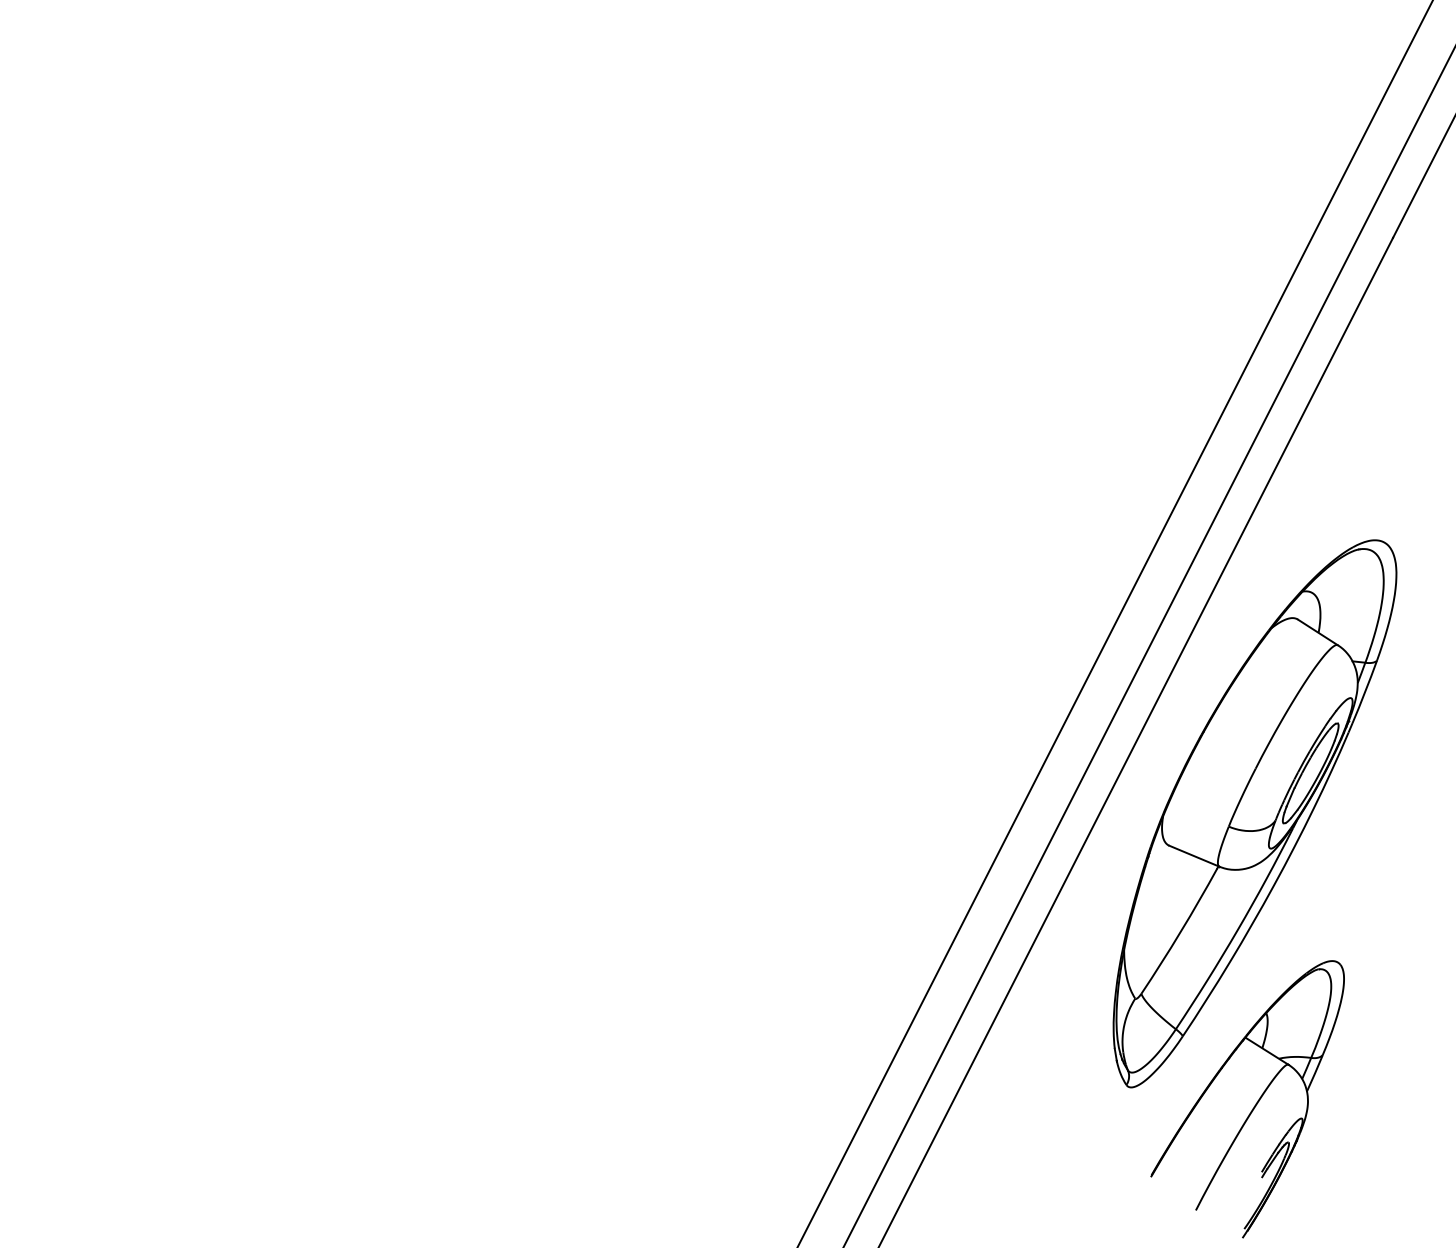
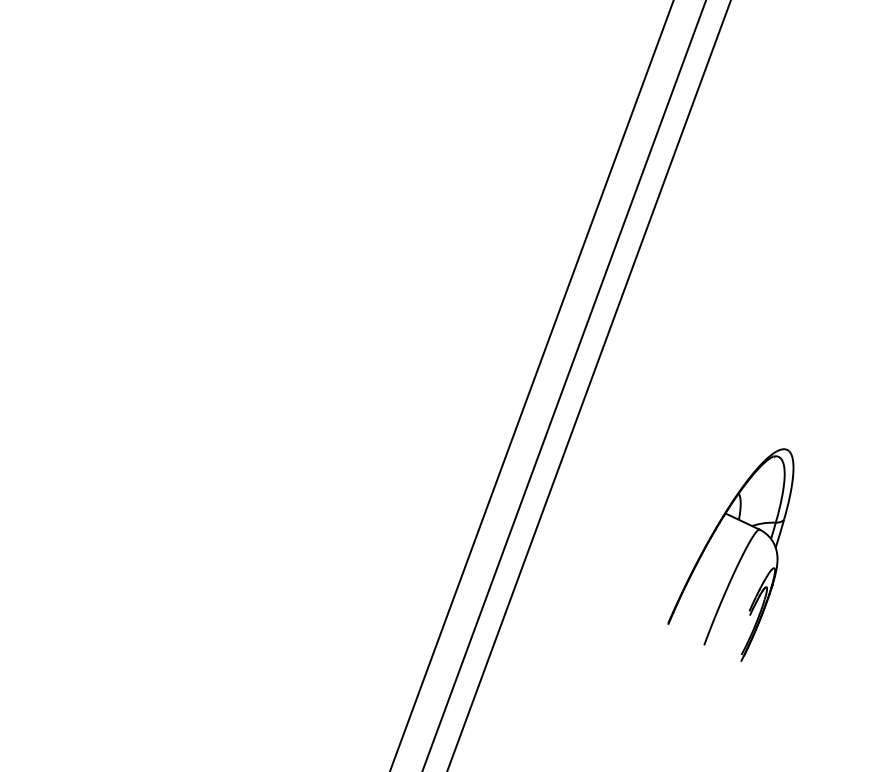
part: (1254, 813) -> (712, 347), removed

